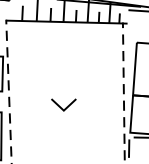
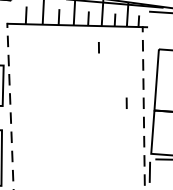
line: (84, 41) -> (98, 47), added
line: (108, 88) -> (126, 102), added
line: (60, 106) -> (70, 123), removed

